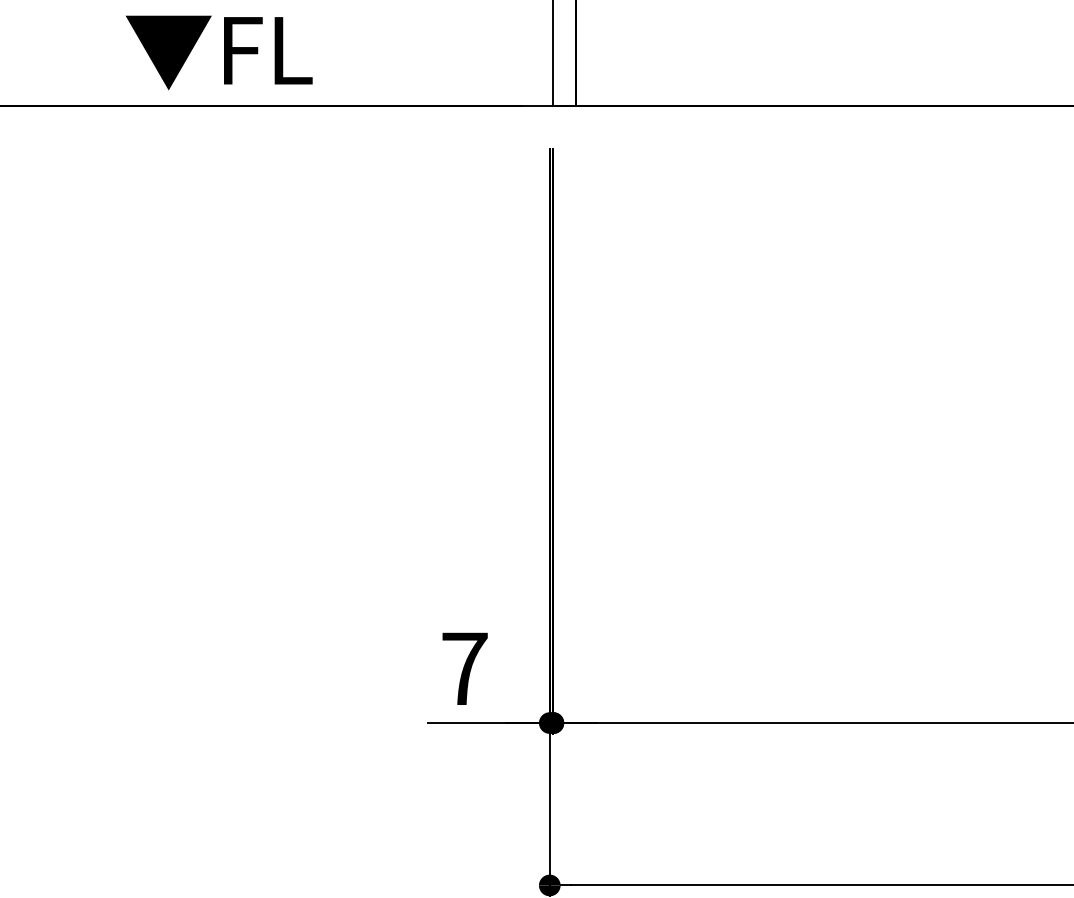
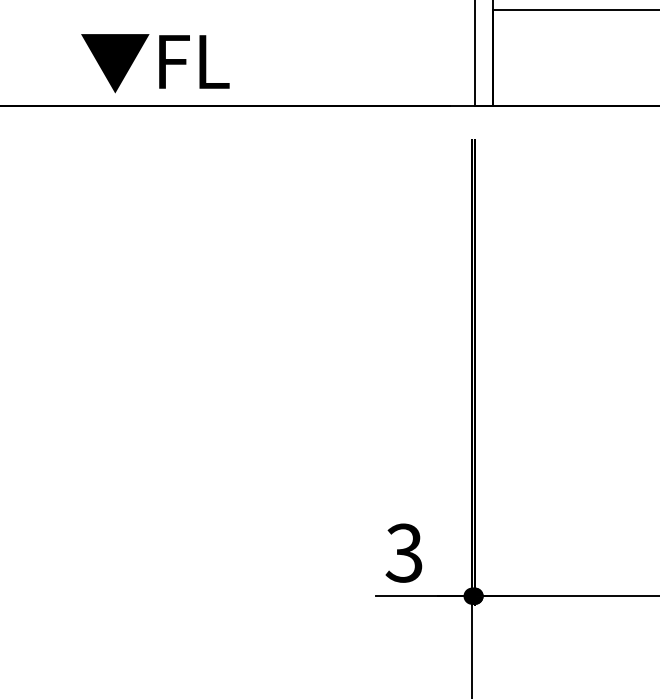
text: (219, 52) -> (155, 63), moved
text: (463, 668) -> (403, 552), 7 -> 3

